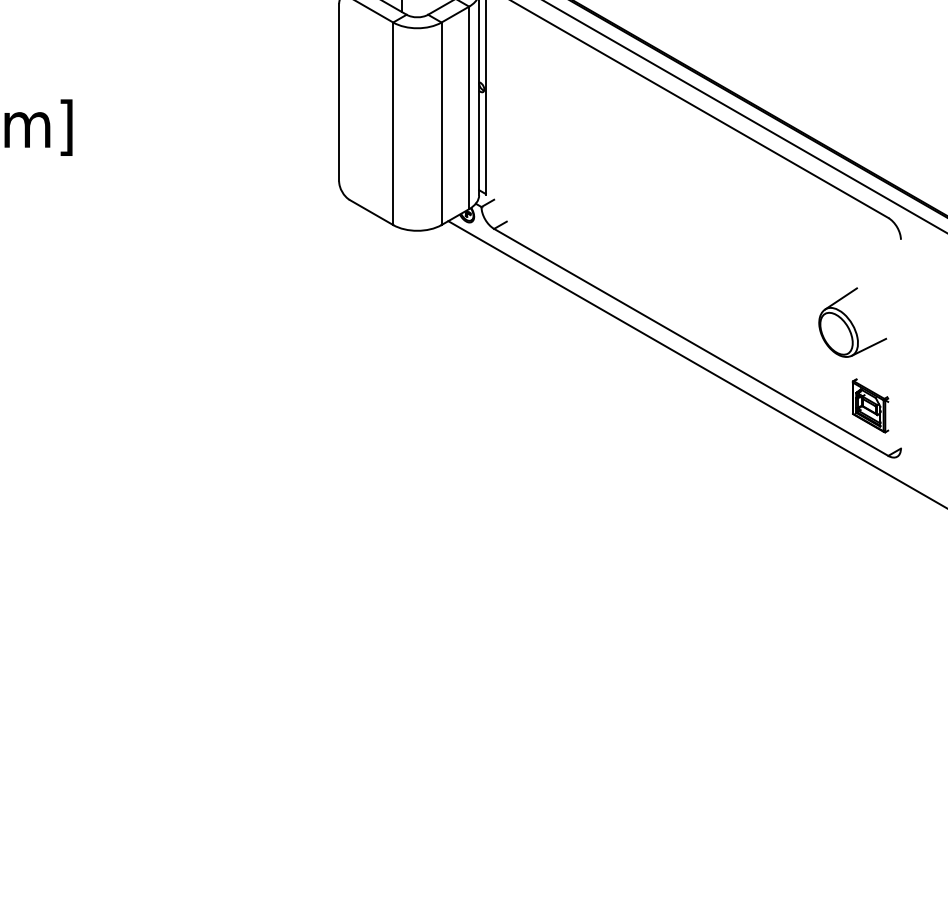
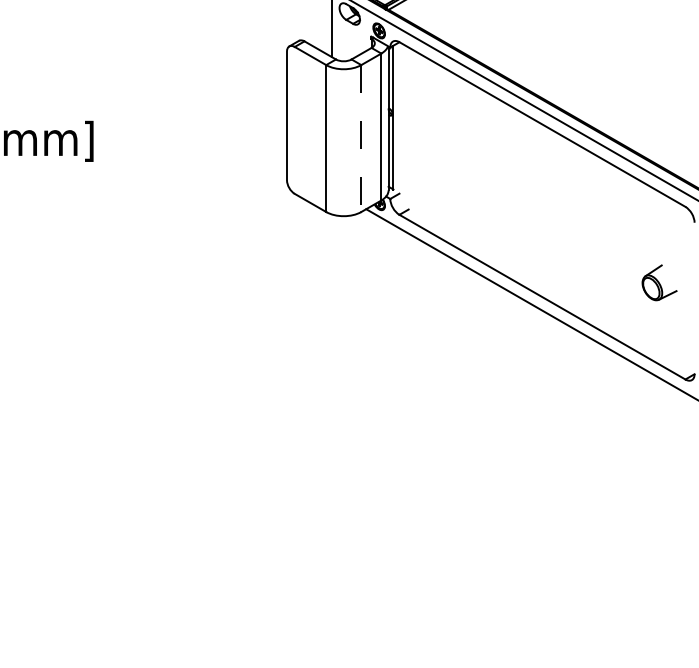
line: (441, 125) -> (361, 139), solid -> dashed
part: (852, 322) -> (659, 282), size x0.7
part: (870, 406) -> (672, 343), removed

